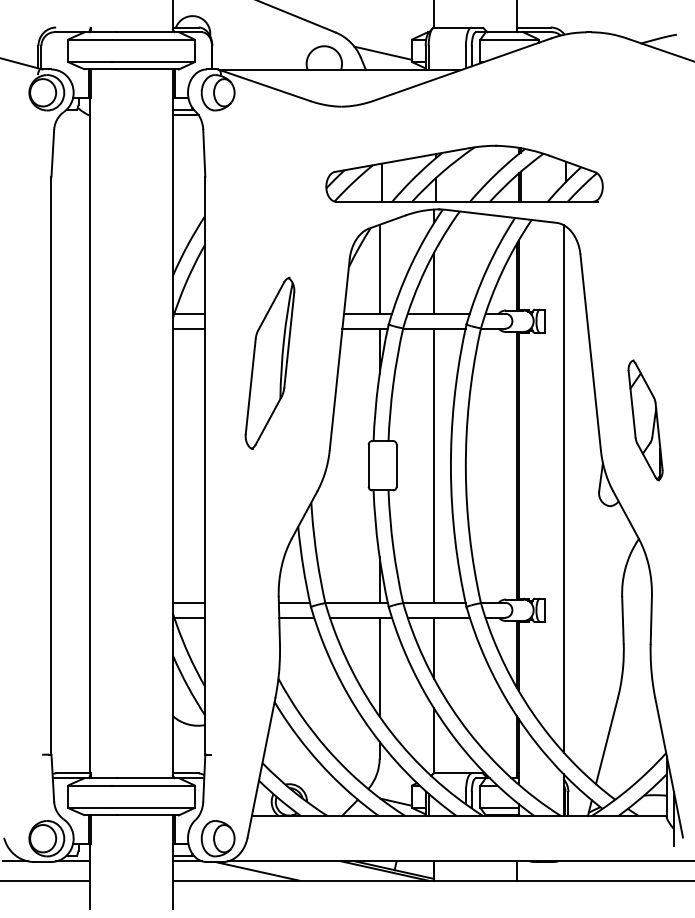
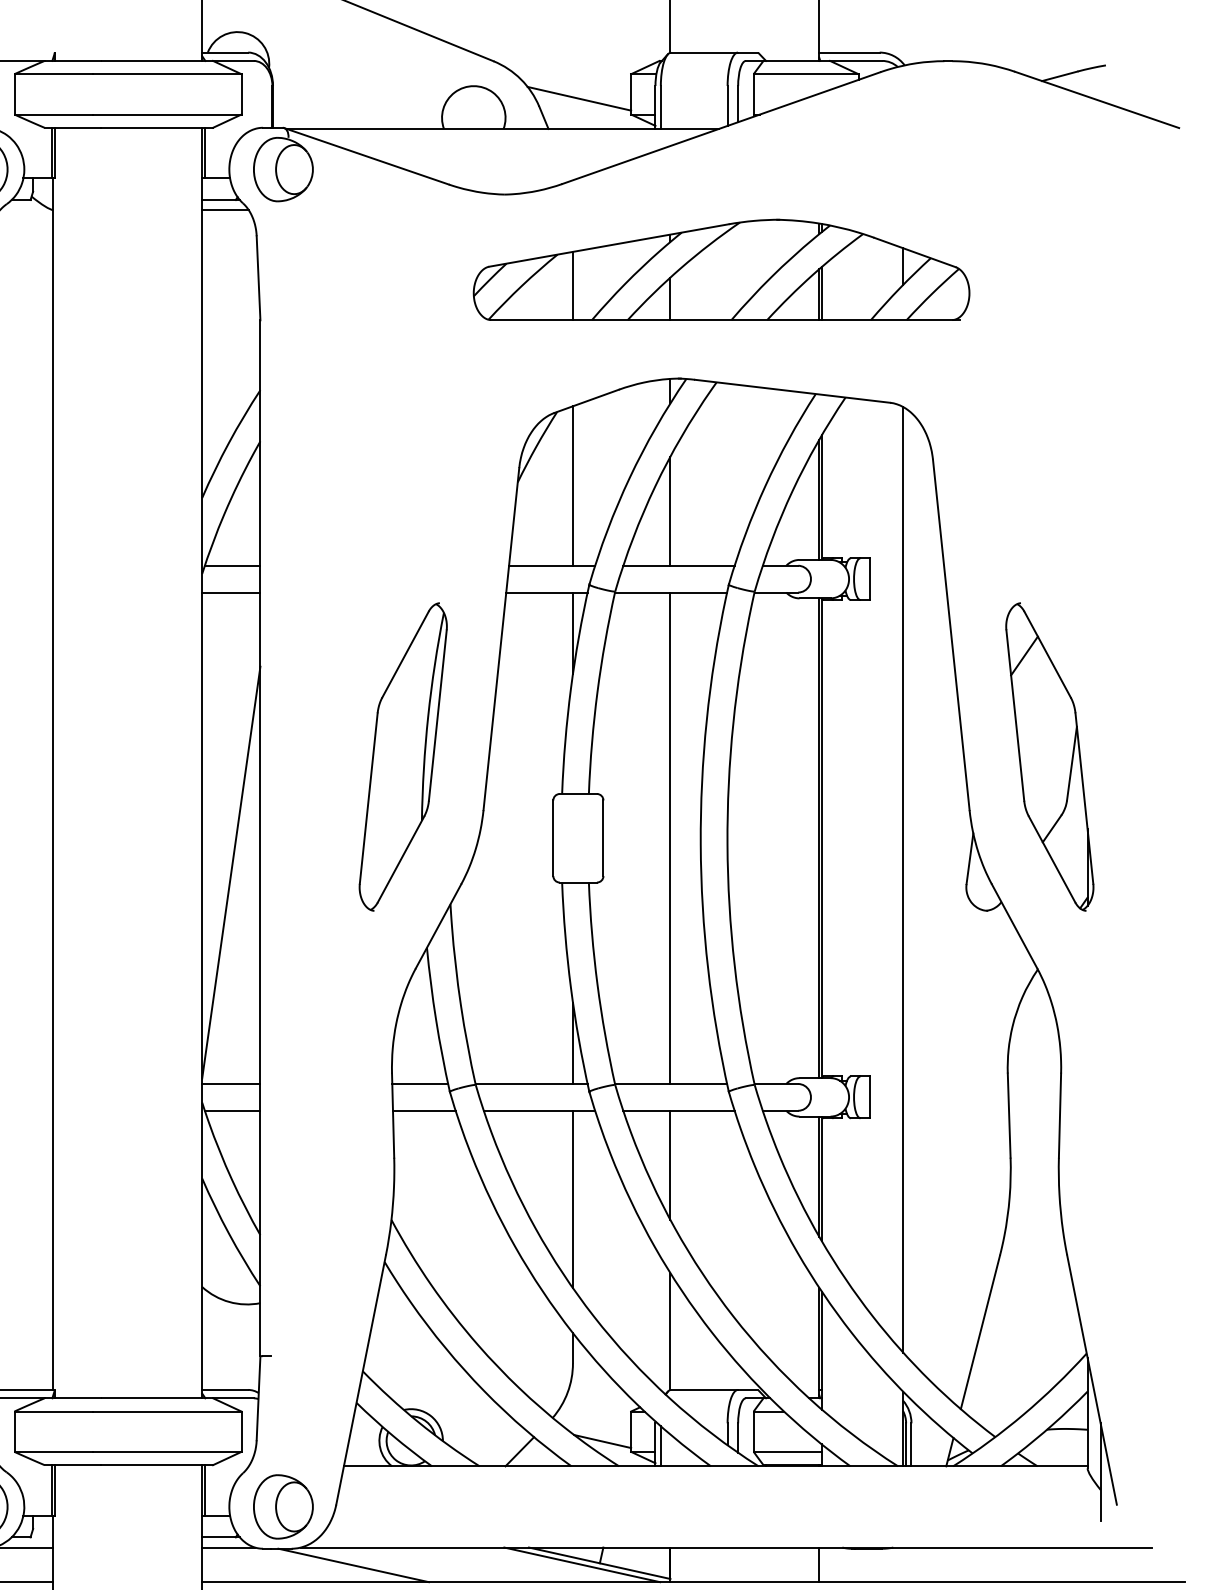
part: (464, 173) -> (721, 269), moved
part: (269, 363) -> (402, 757), moved
part: (645, 420) -> (1049, 757), size x1.43
line: (188, 484) -> (230, 871), added

